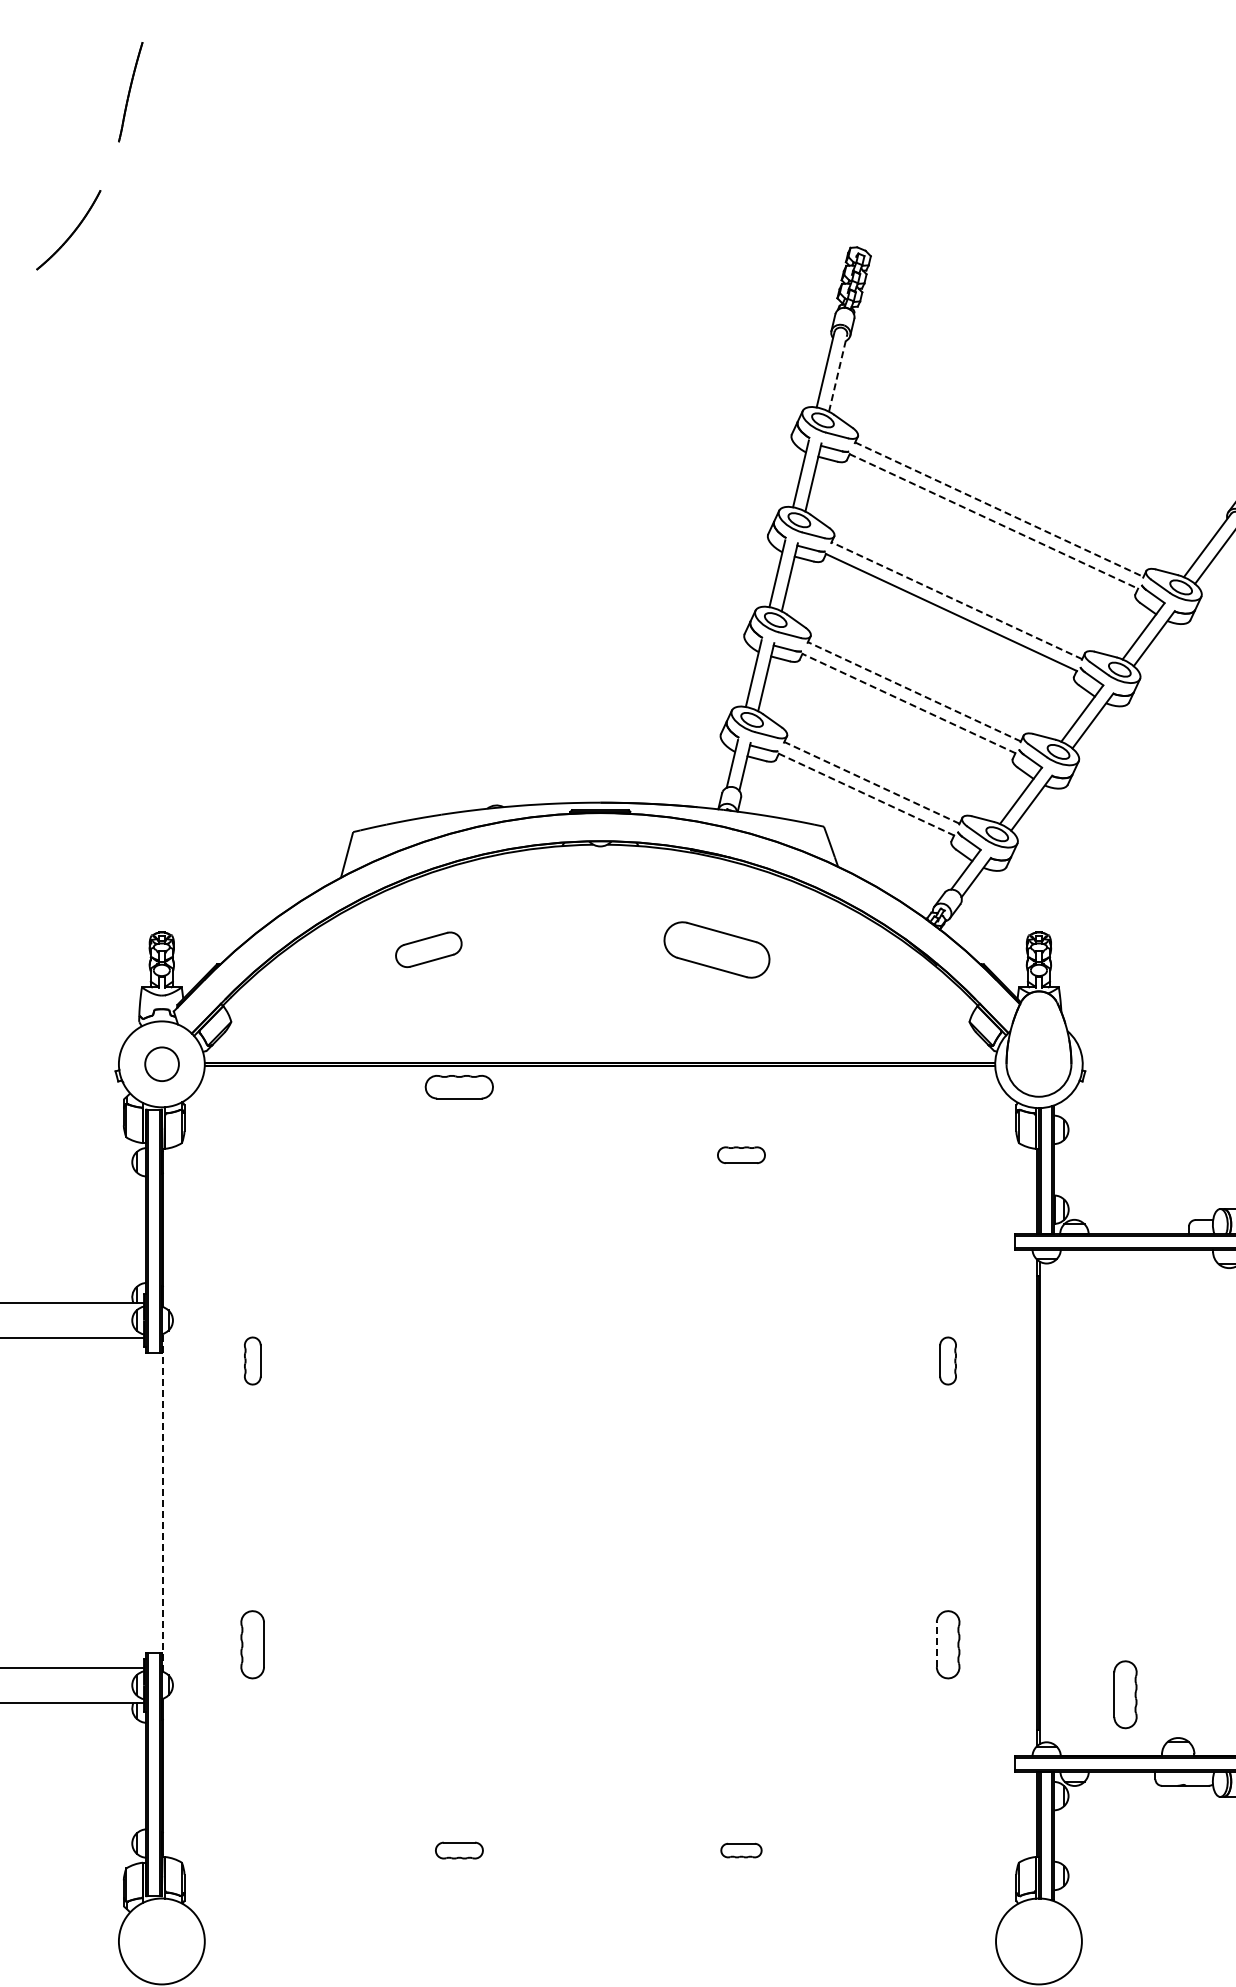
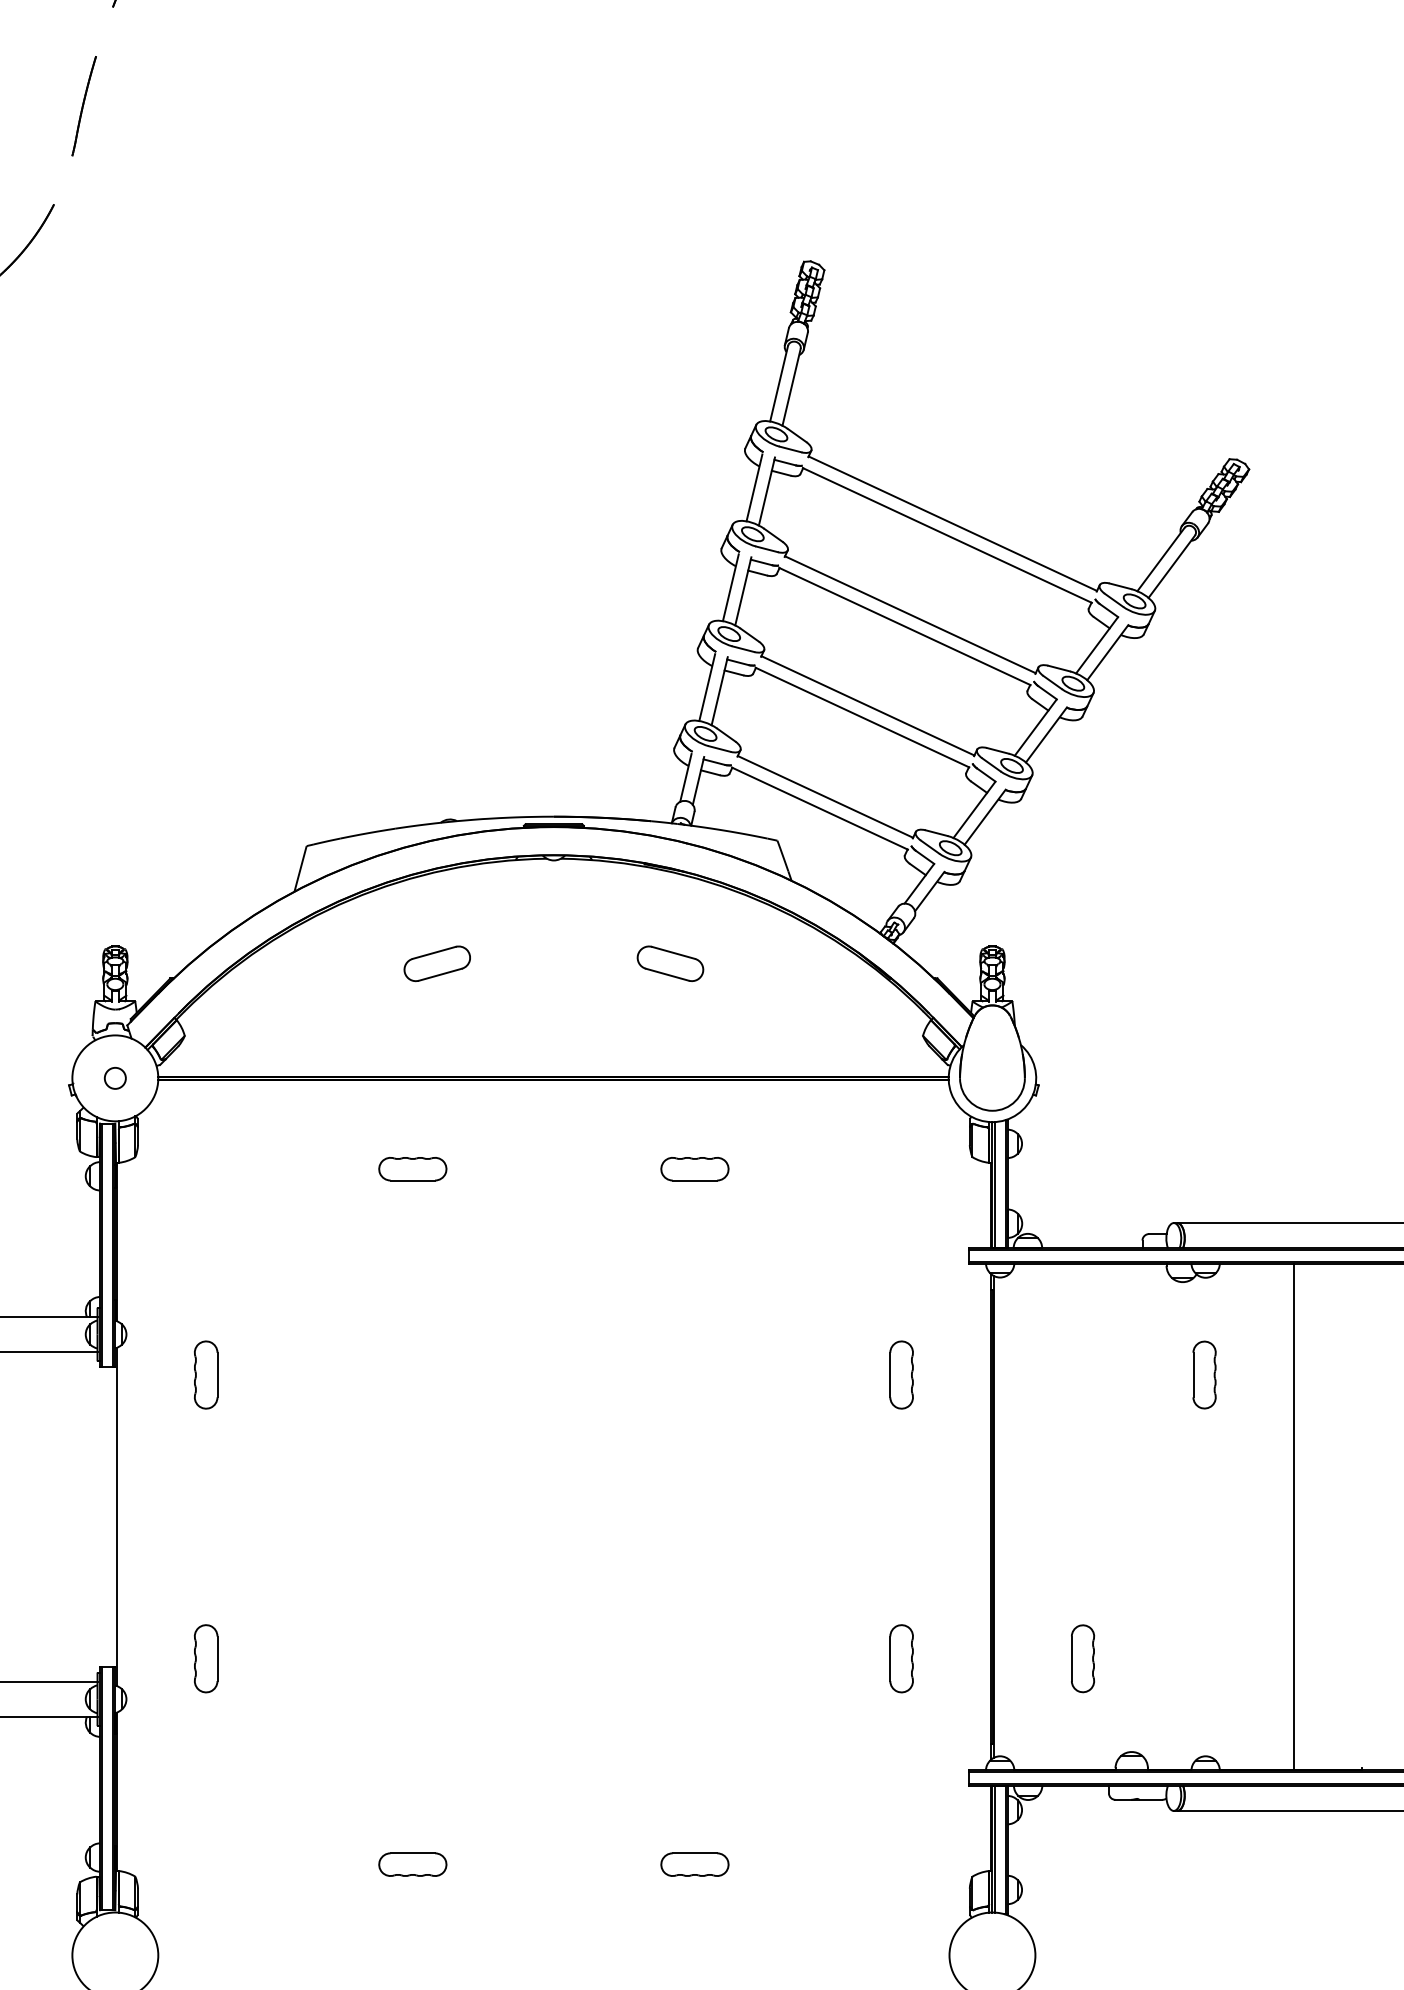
line: (838, 372) -> (791, 386), dashed -> solid
line: (1000, 509) -> (953, 523), dashed -> solid
line: (994, 521) -> (947, 535), dashed -> solid
line: (956, 600) -> (909, 614), dashed -> solid
line: (914, 691) -> (867, 705), dashed -> solid
line: (909, 703) -> (862, 717), dashed -> solid
line: (872, 782) -> (825, 796), dashed -> solid
line: (866, 794) -> (819, 808), dashed -> solid
part: (428, 949) -> (436, 963), moved
part: (717, 949) -> (670, 963), size x0.62
circle: (161, 1064) -> (114, 1078), size x0.62
part: (459, 1087) -> (412, 1169), moved
part: (741, 1155) -> (694, 1169), size x1.43
part: (253, 1360) -> (206, 1374), size x1.43
part: (948, 1360) -> (901, 1374), size x1.43
line: (163, 1502) -> (116, 1516), dashed -> solid
line: (937, 1644) -> (890, 1658), dashed -> solid
part: (1126, 1694) -> (1083, 1658), moved
part: (459, 1850) -> (412, 1864), size x1.43
part: (741, 1850) -> (694, 1864), size x1.67

